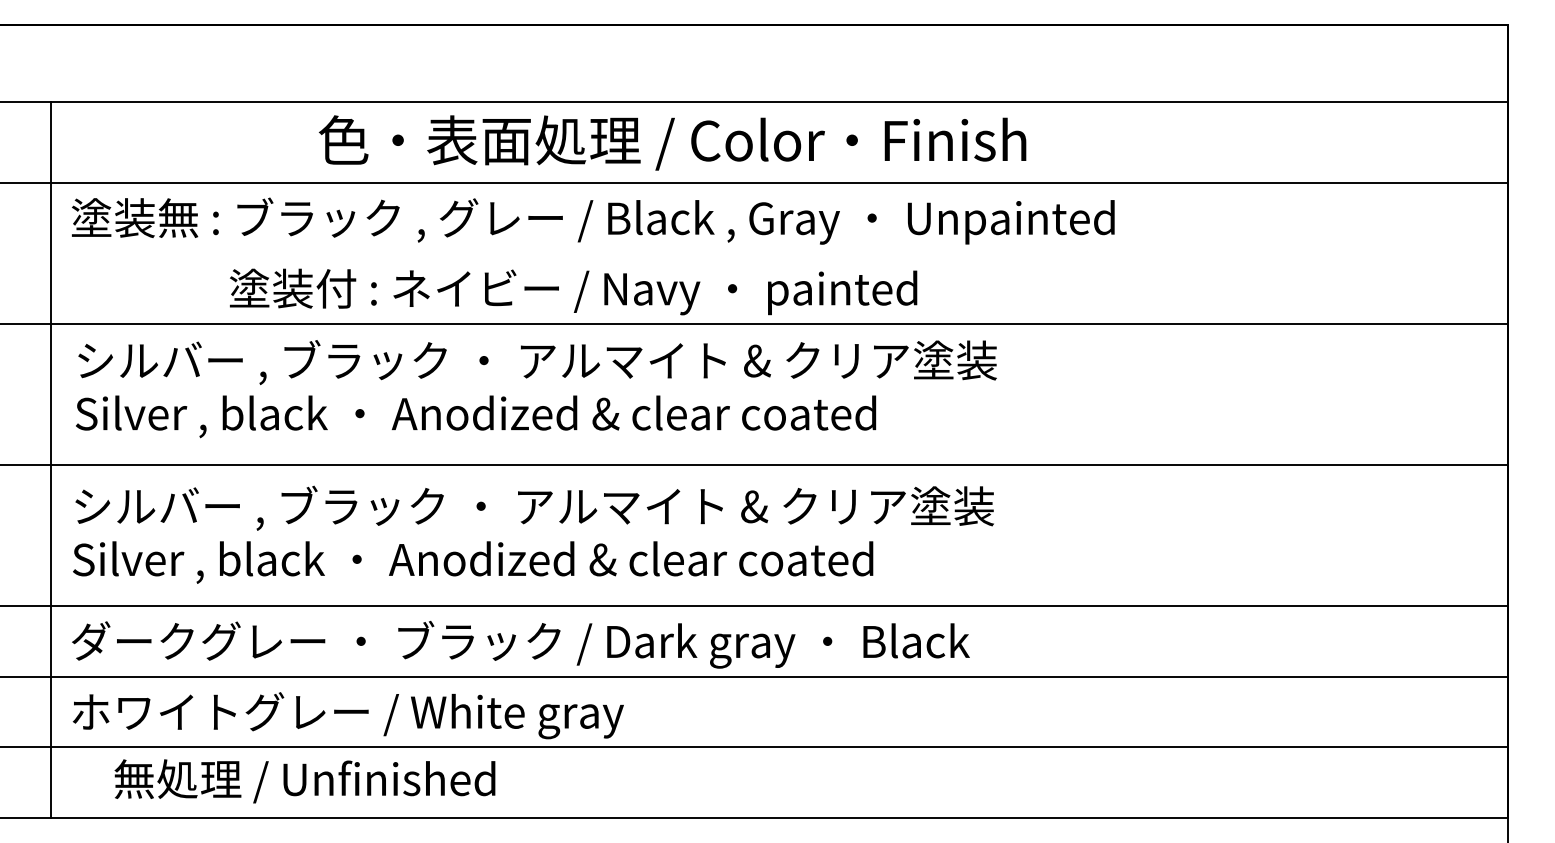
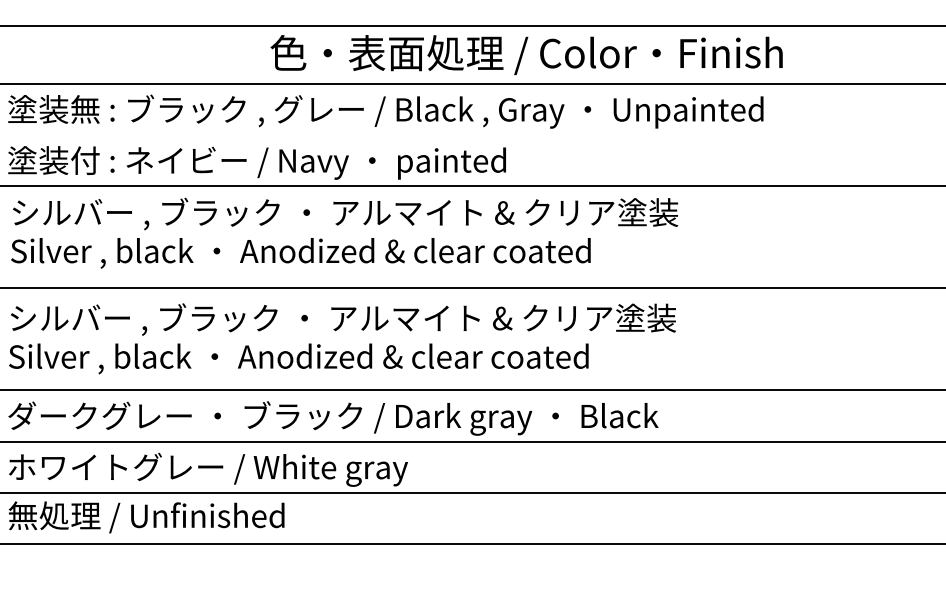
text: (672, 142) -> (526, 54), moved
text: (573, 291) -> (257, 162), moved
text: (304, 781) -> (146, 517), moved

